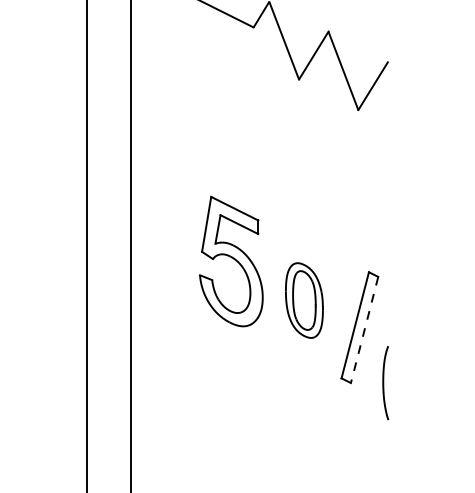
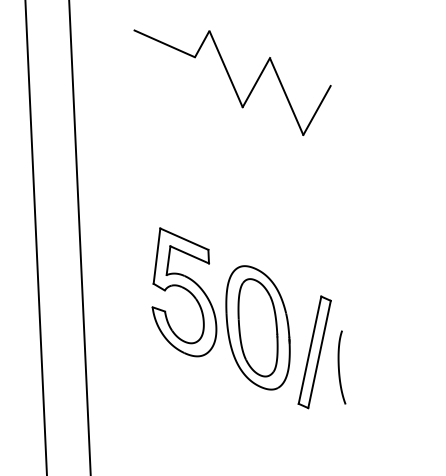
part: (304, 300) -> (258, 327), size x1.67
line: (364, 329) -> (319, 353), dashed -> solid
curve: (384, 383) -> (340, 368), moved

